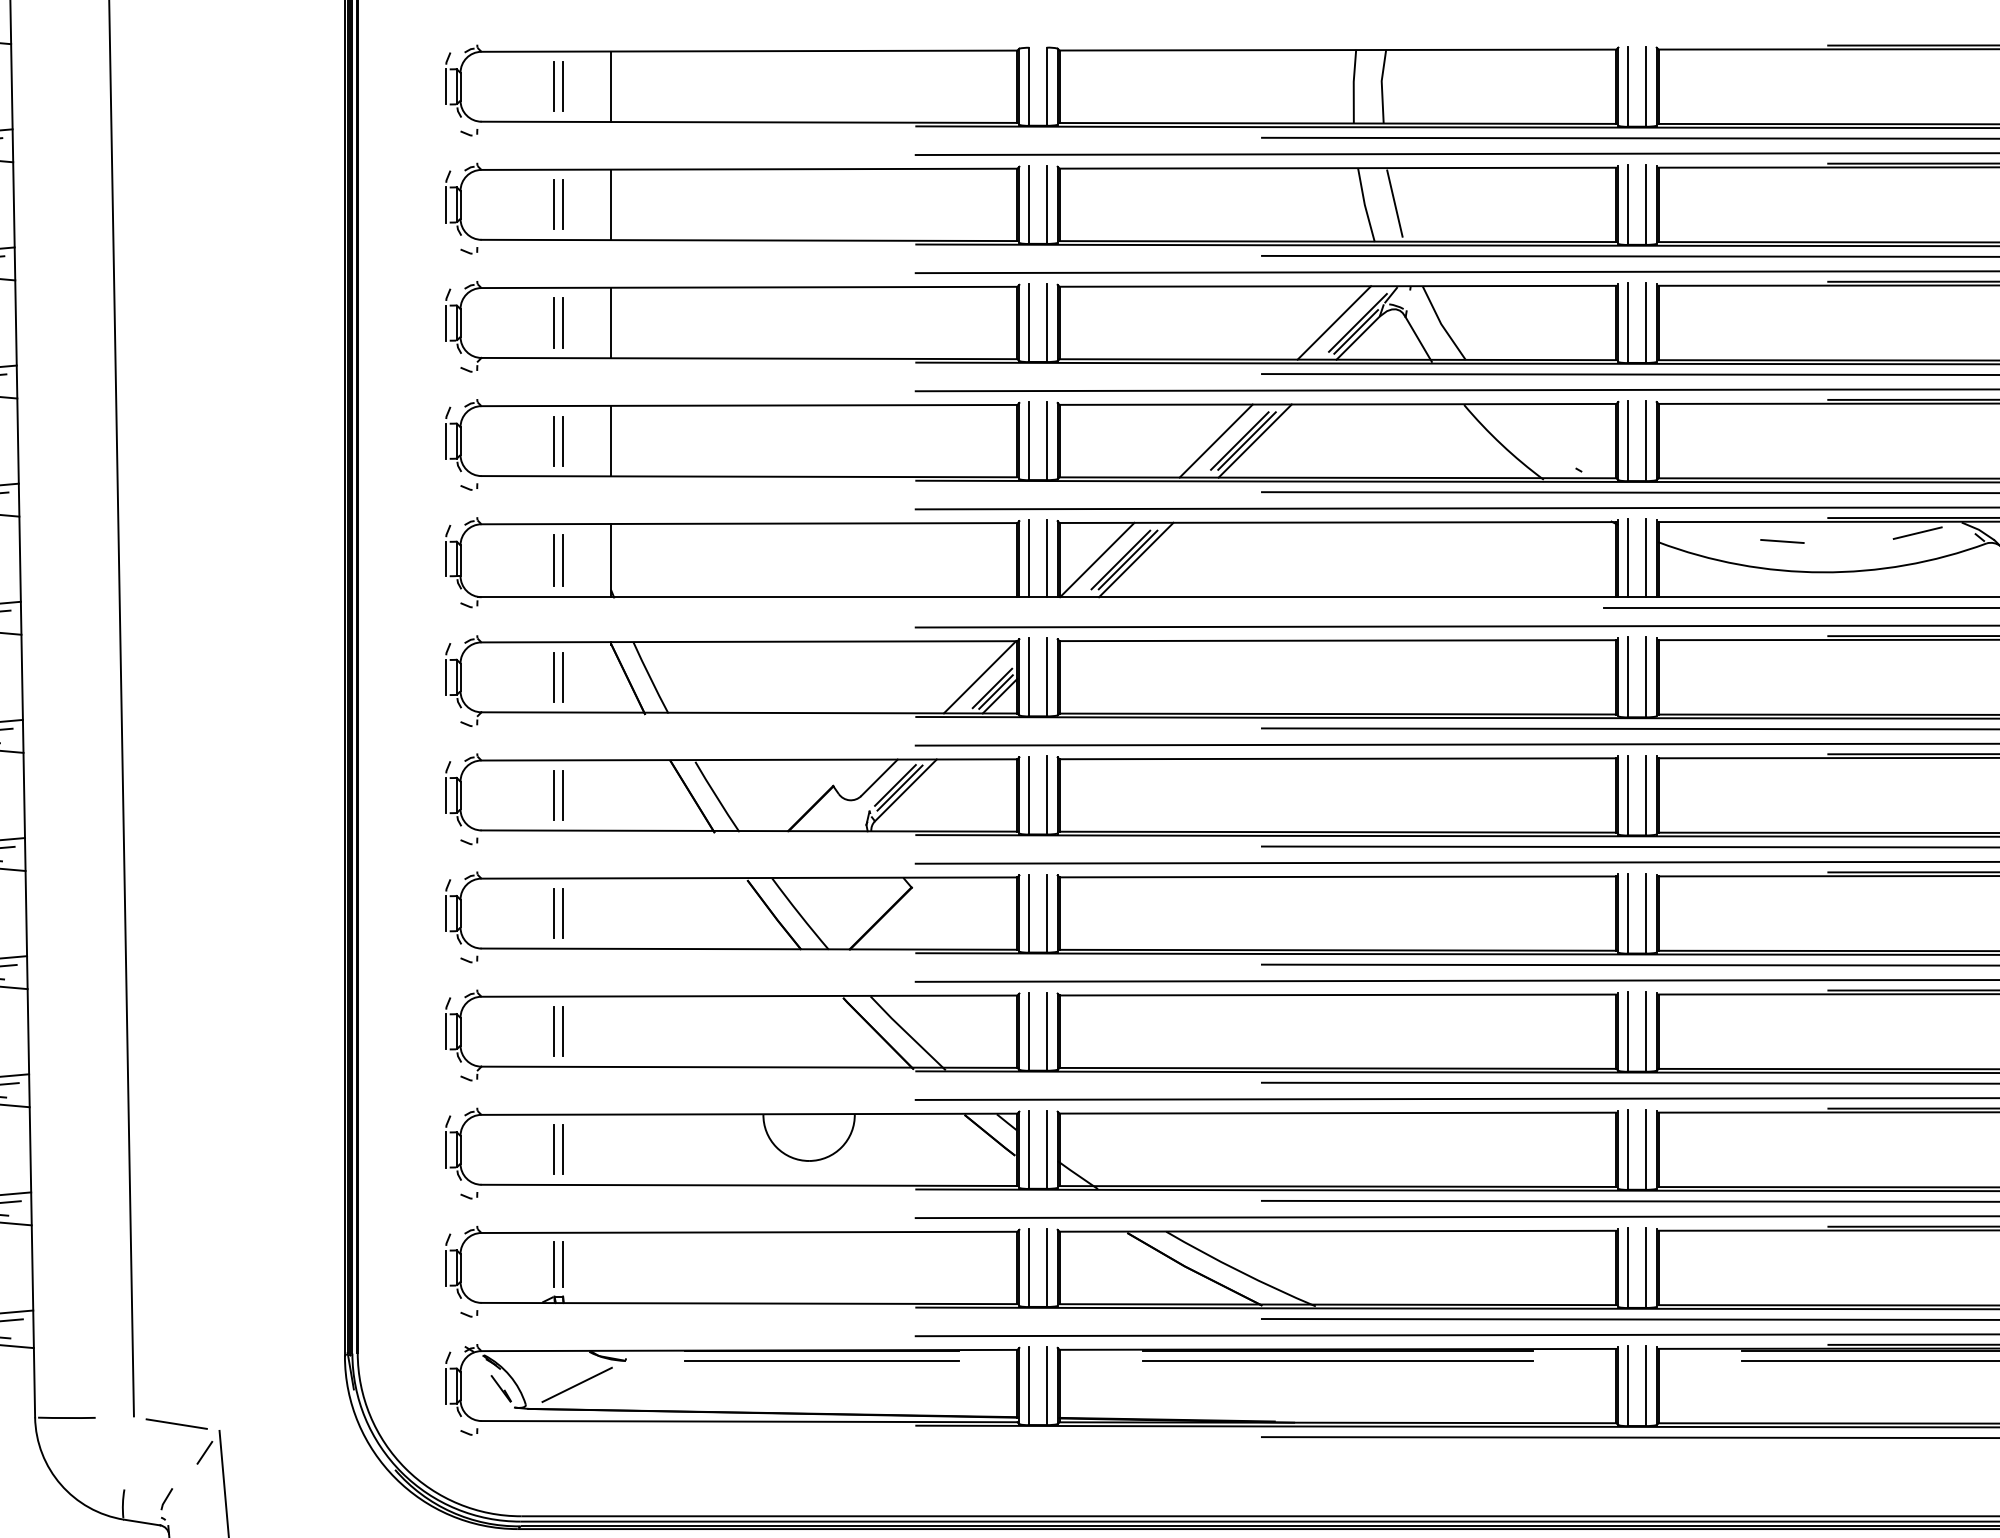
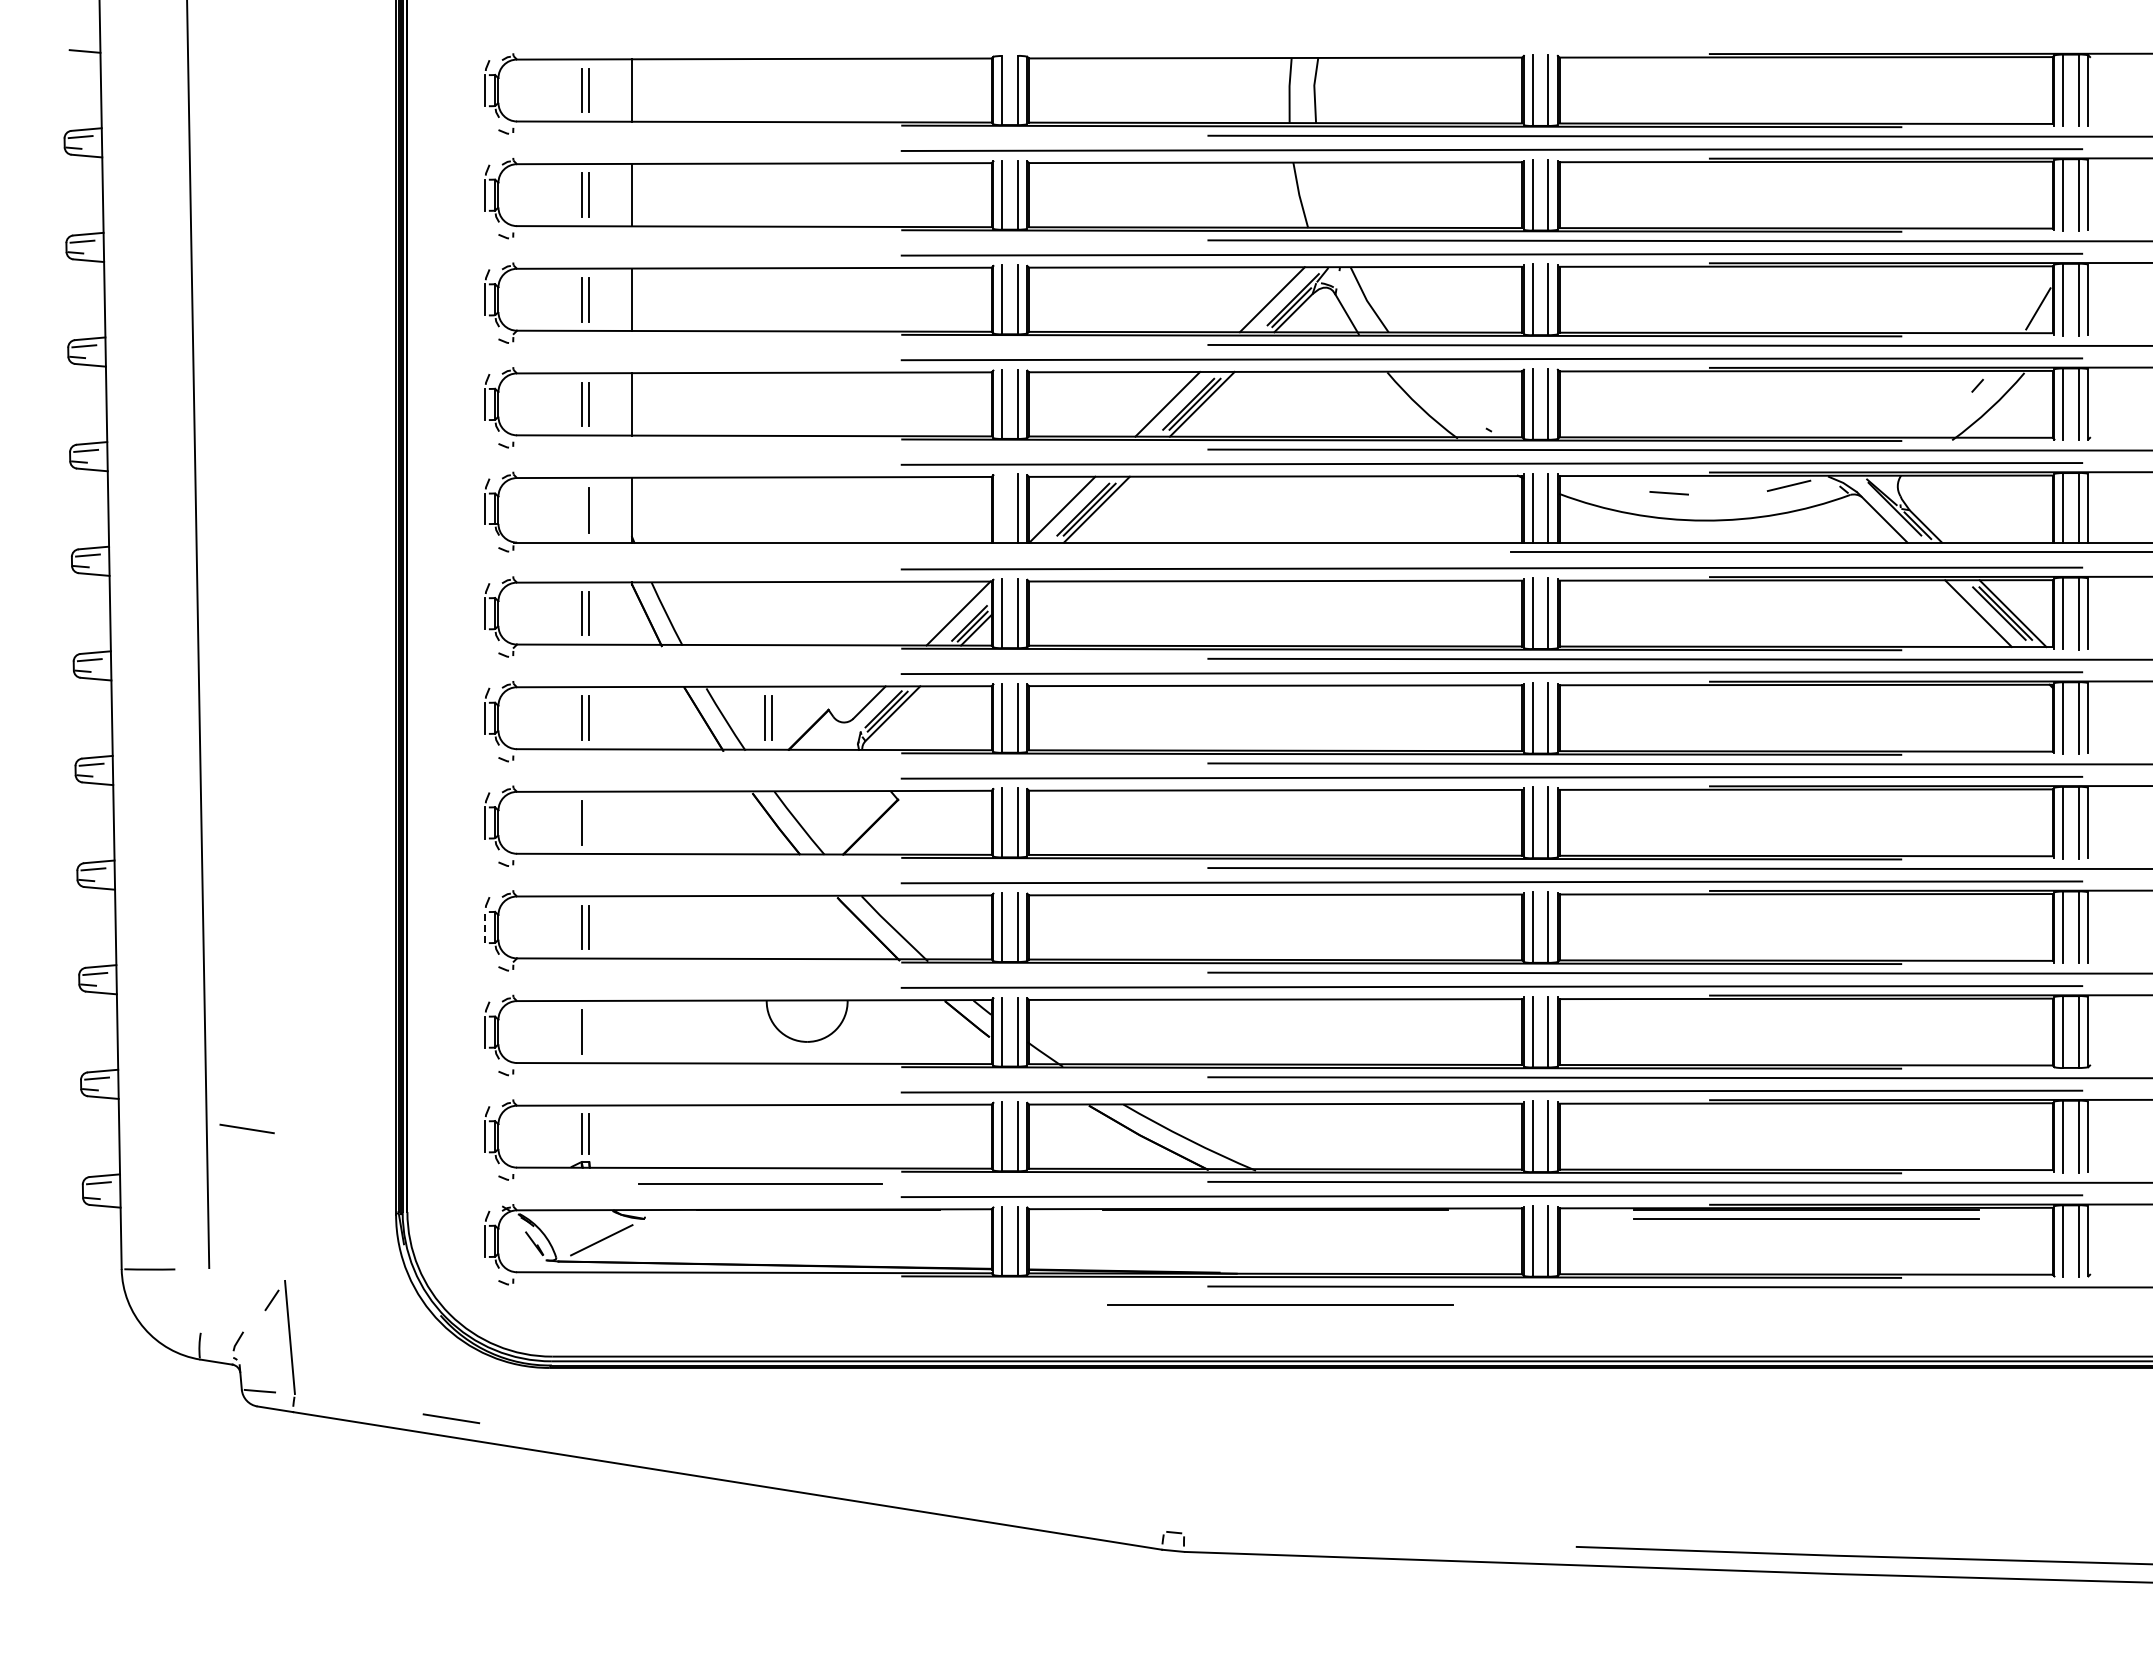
line: (1394, 203) -> (1325, 193), removed
line: (1029, 558) -> (1002, 508), removed
line: (554, 559) -> (581, 509), removed
part: (765, 794) -> (768, 717), added
line: (563, 913) -> (589, 822), removed
line: (445, 1031) -> (485, 927), solid -> dashed
line: (563, 1149) -> (589, 1031), removed
line: (821, 1360) -> (760, 1183), moved
line: (1337, 1360) -> (1280, 1304), moved
line: (176, 1423) -> (246, 1128), moved

